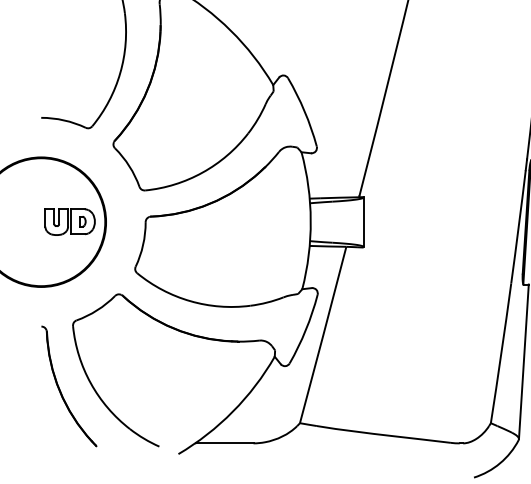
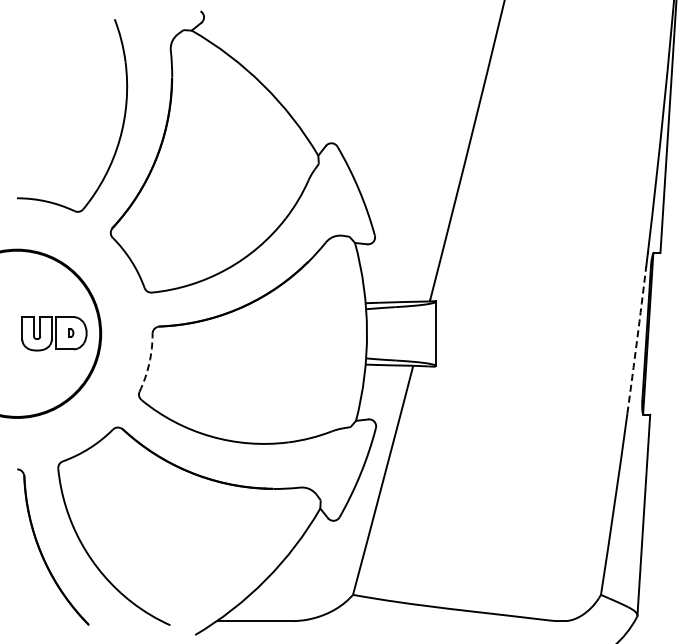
part: (83, 221) -> (71, 332), size x0.6
arc: (518, 227) -> (637, 340), solid -> dashed
arc: (143, 245) -> (149, 363), solid -> dashed

